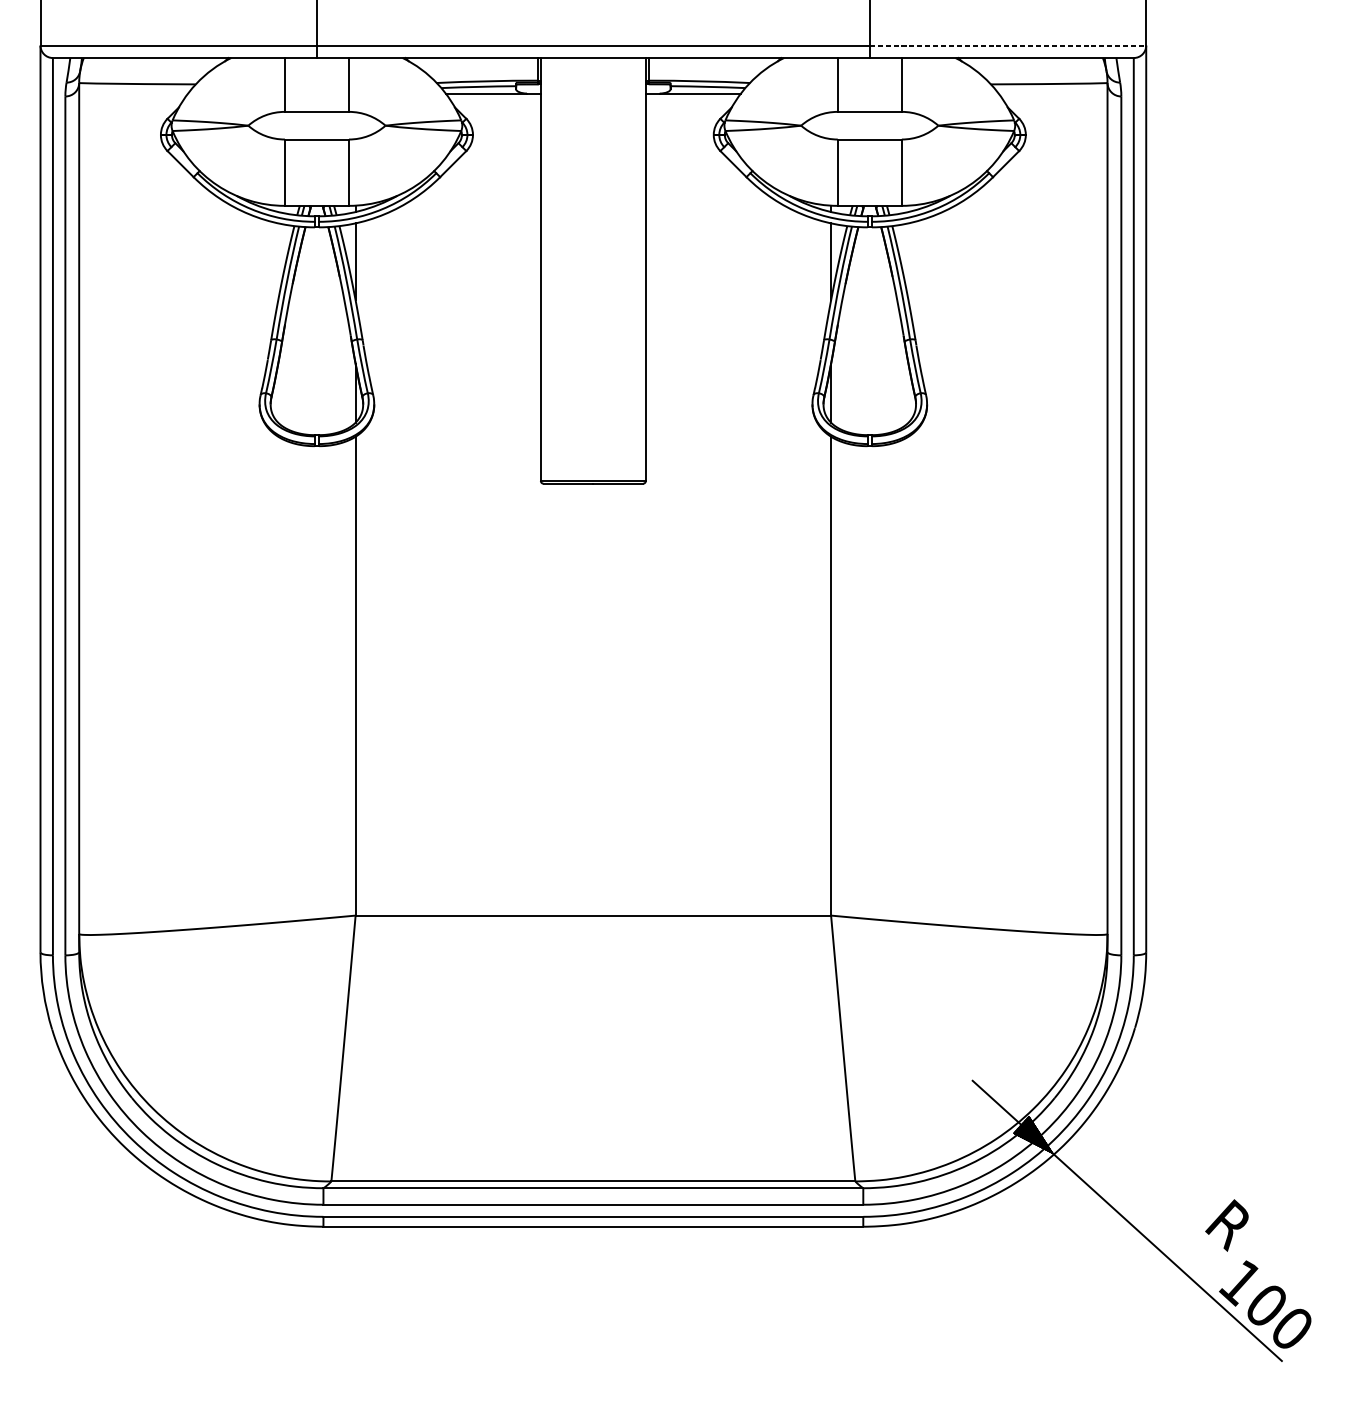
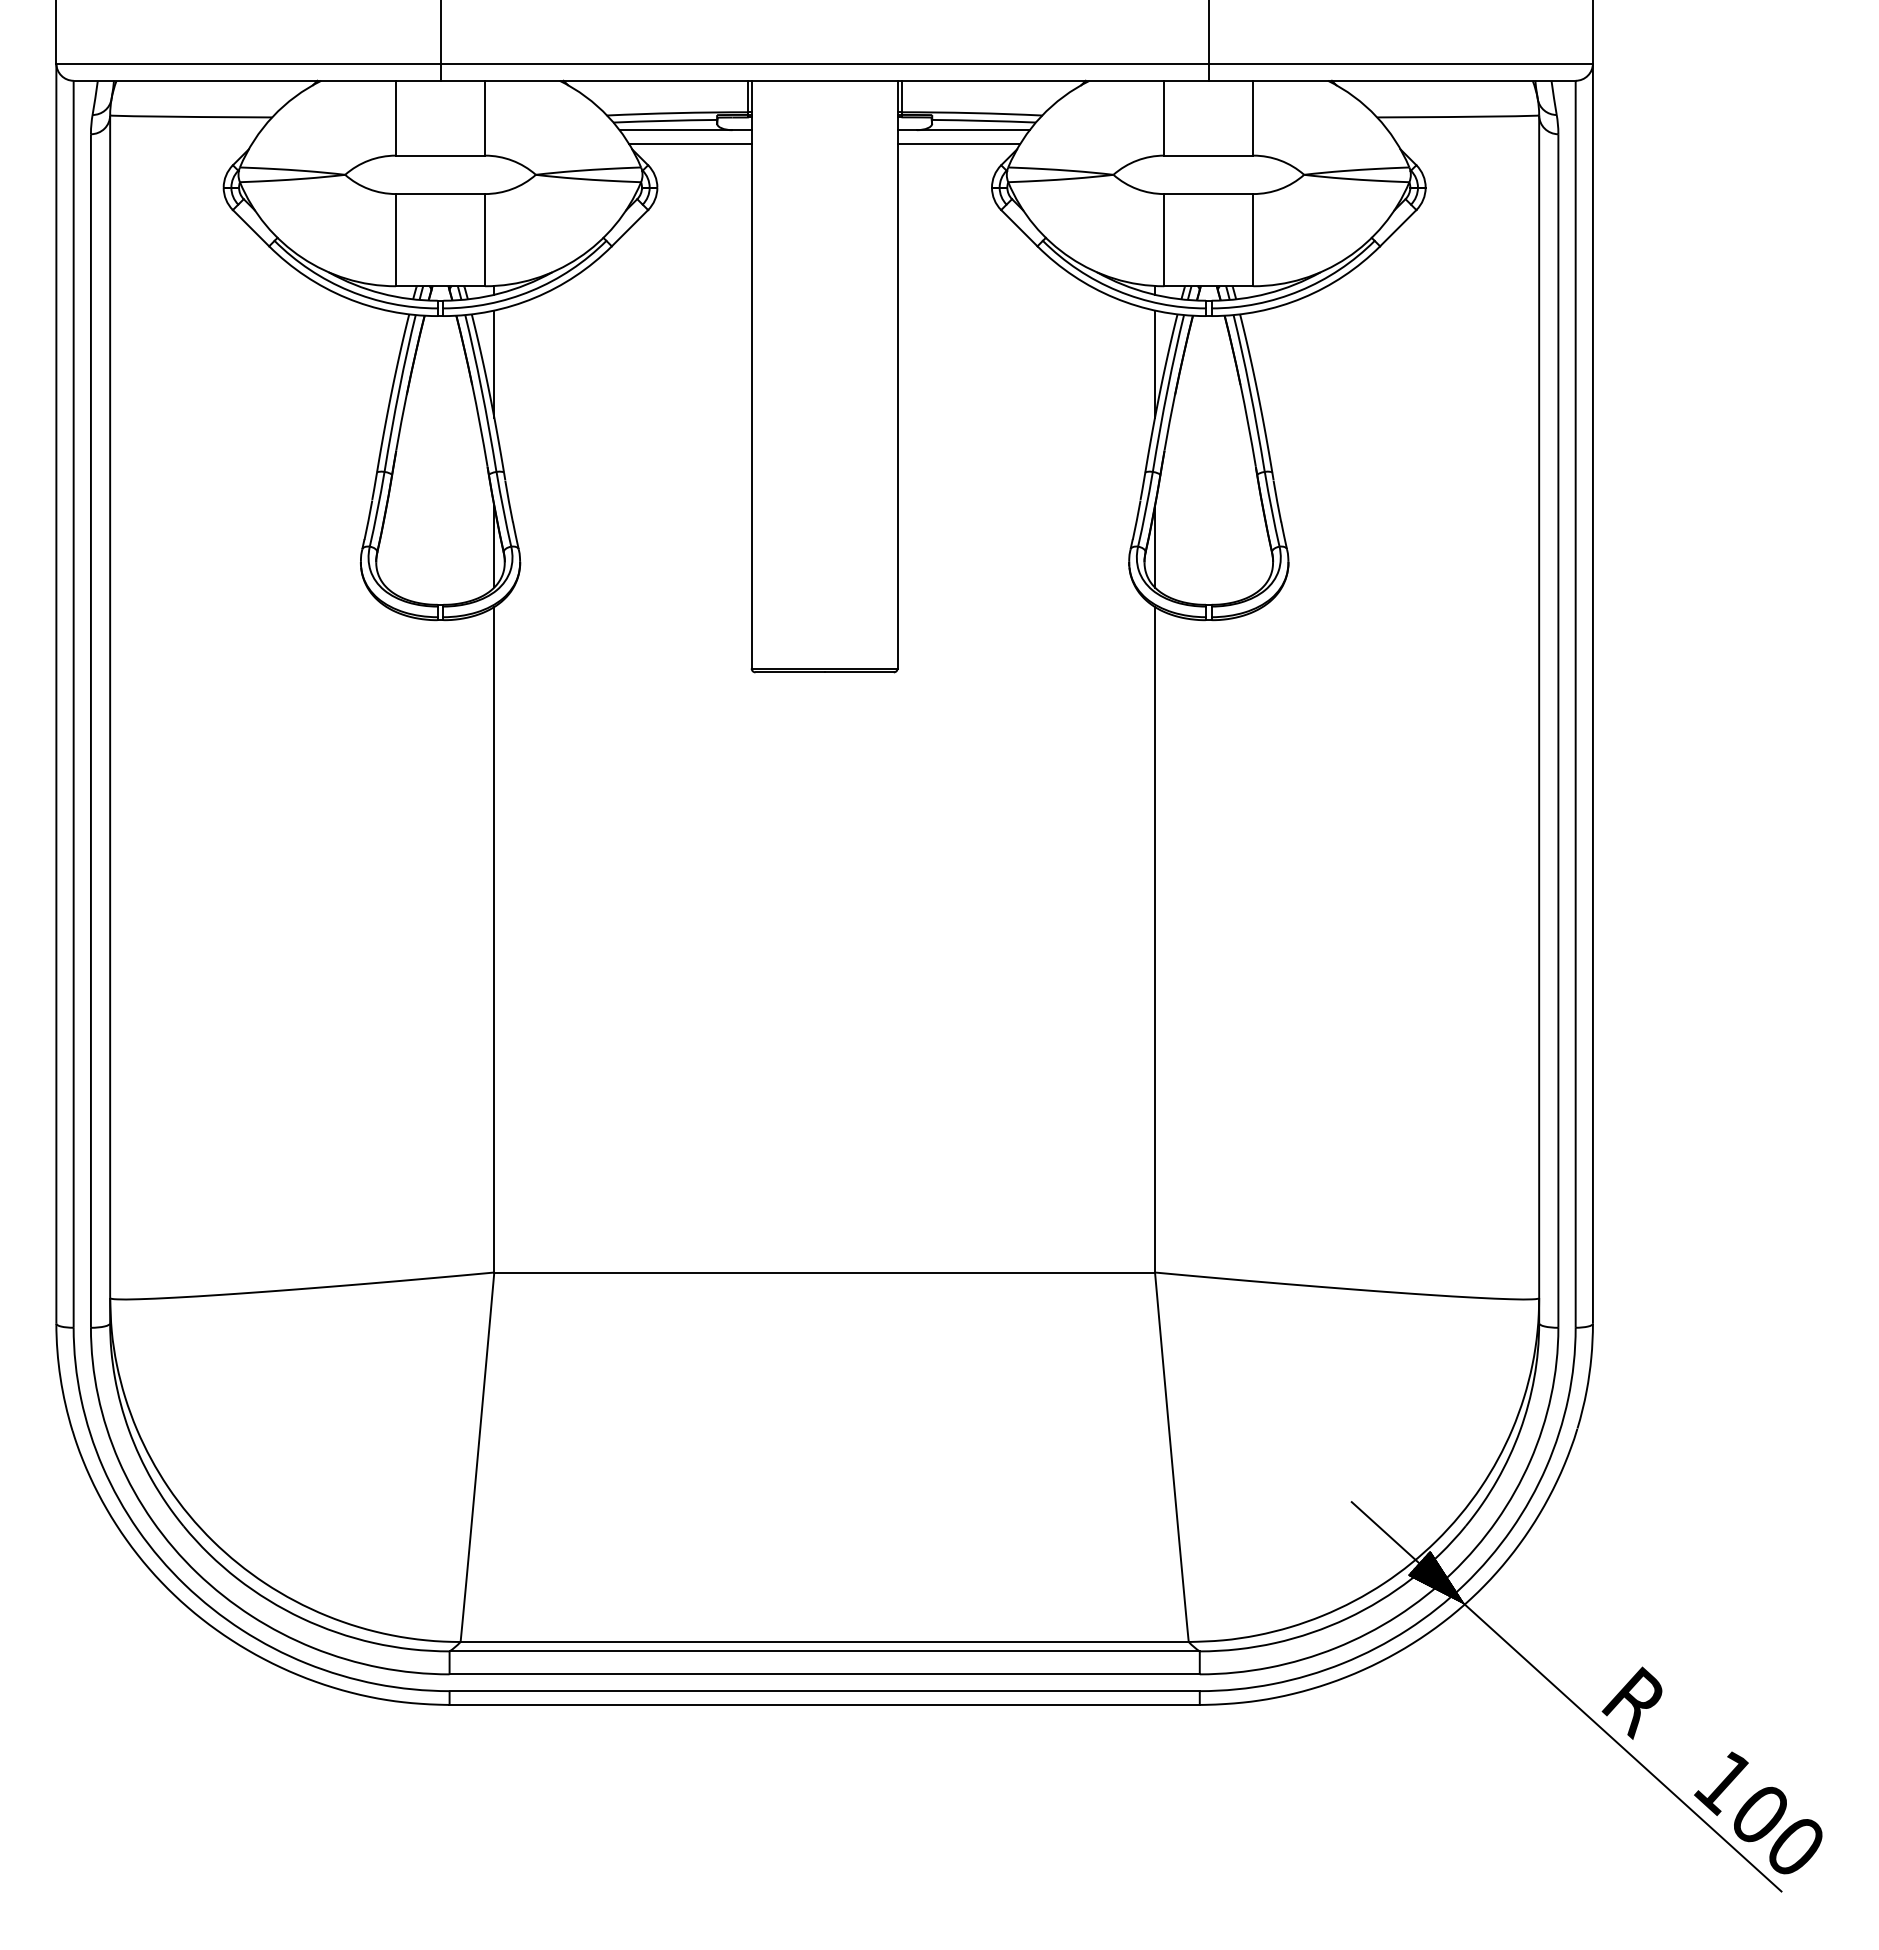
line: (1008, 45) -> (1401, 63), dashed -> solid
line: (496, 103) -> (690, 144), added
line: (689, 103) -> (958, 144), added
text: (1226, 1225) -> (1631, 1702), moved

